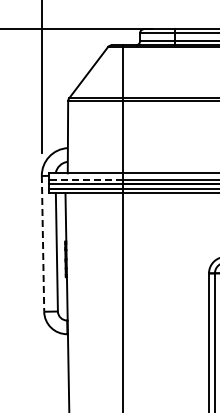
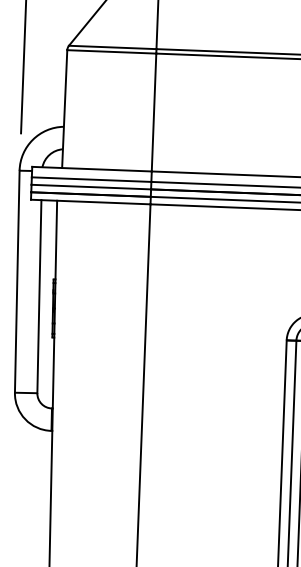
line: (86, 179) -> (92, 179), dashed -> solid
line: (43, 243) -> (18, 281), dashed -> solid

